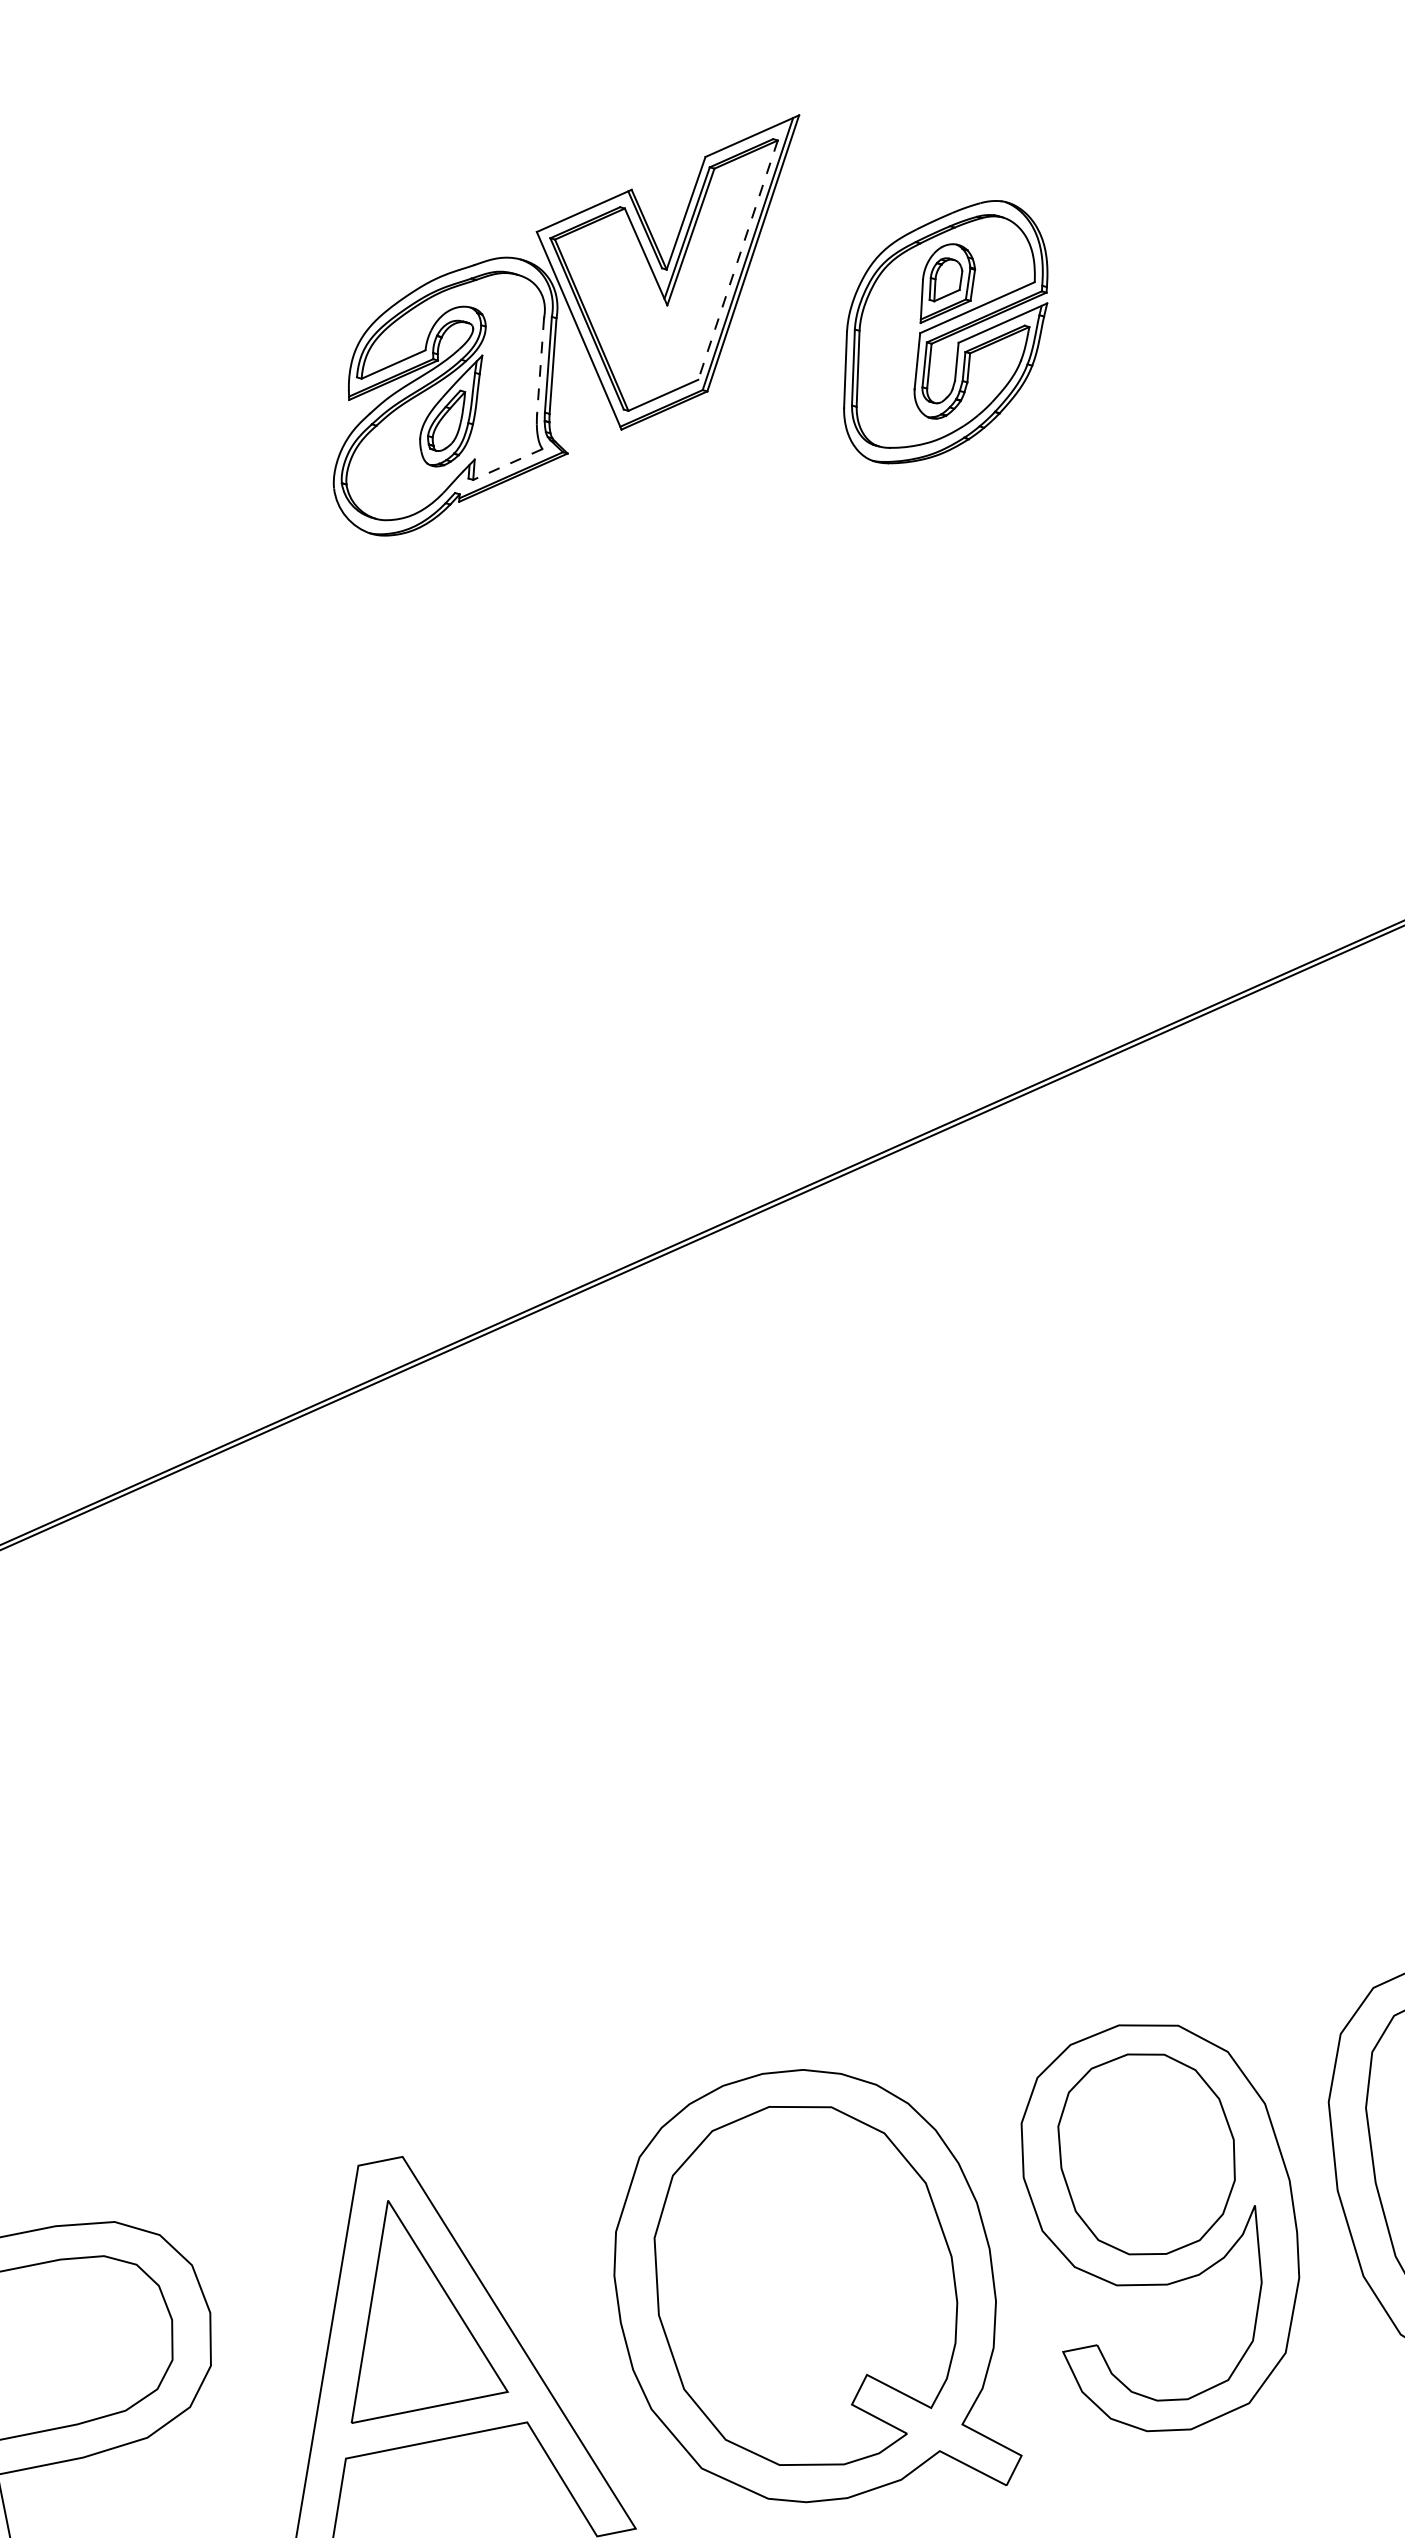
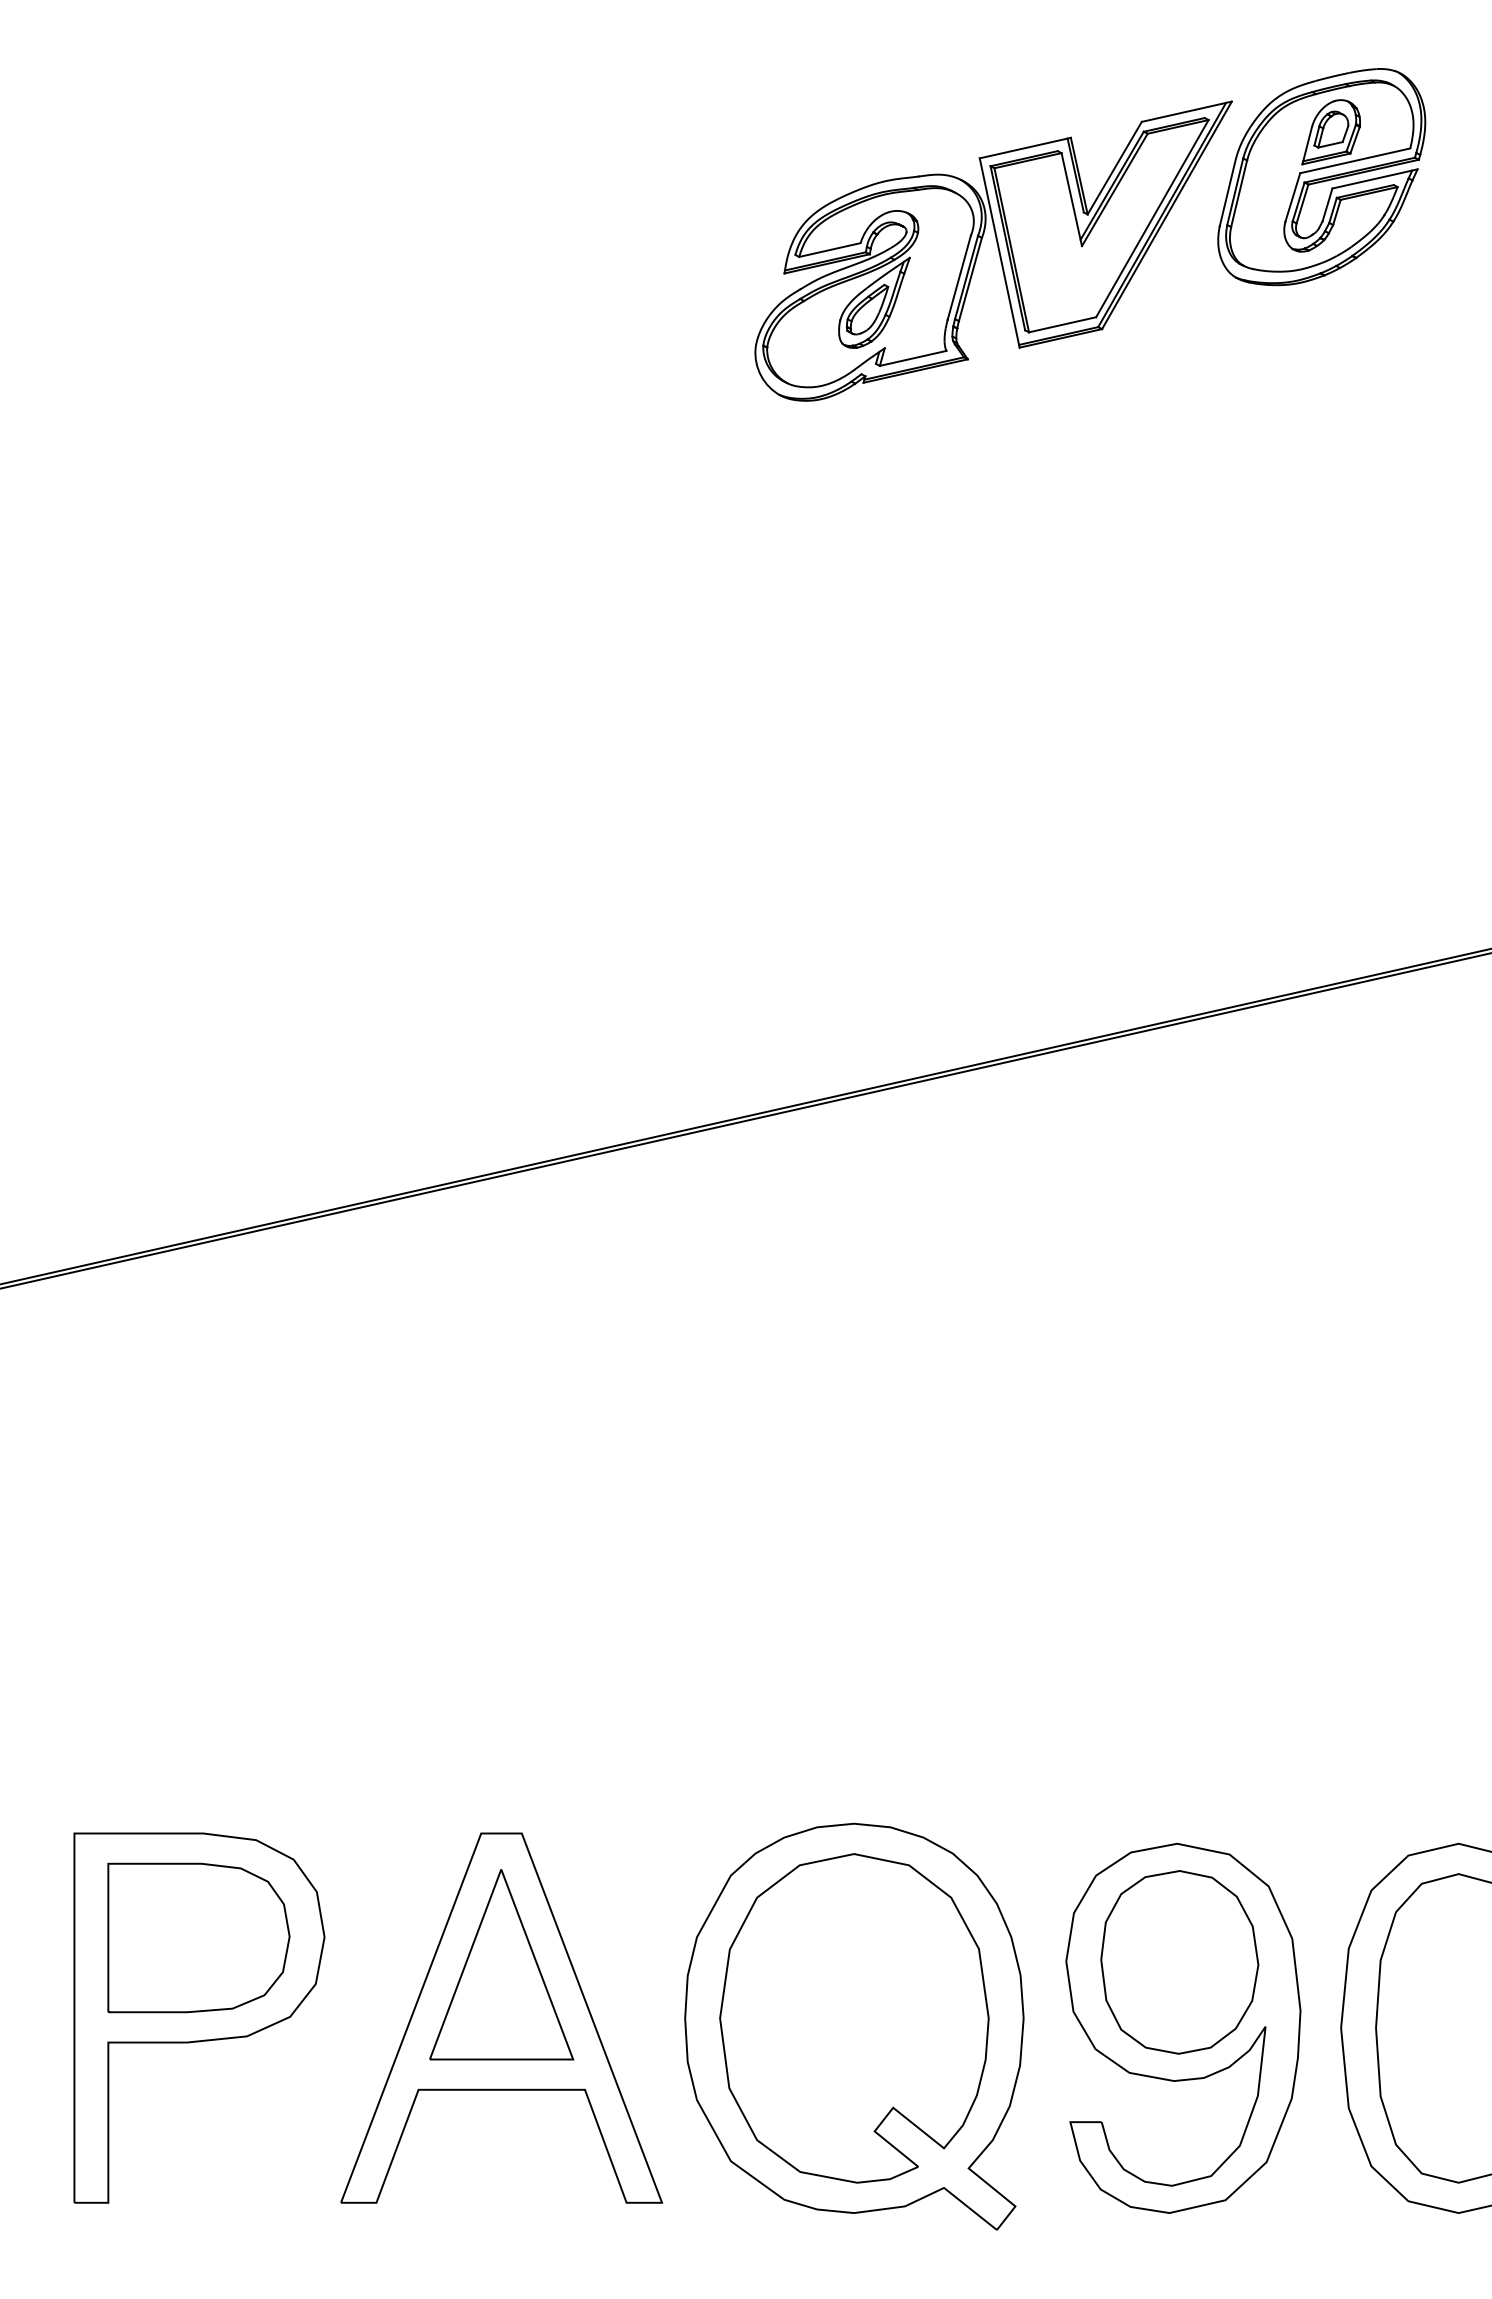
line: (738, 261) -> (1152, 219), dashed -> solid
part: (944, 333) -> (1321, 177), moved
line: (540, 367) -> (959, 278), dashed -> solid
line: (507, 464) -> (912, 358), dashed -> solid

